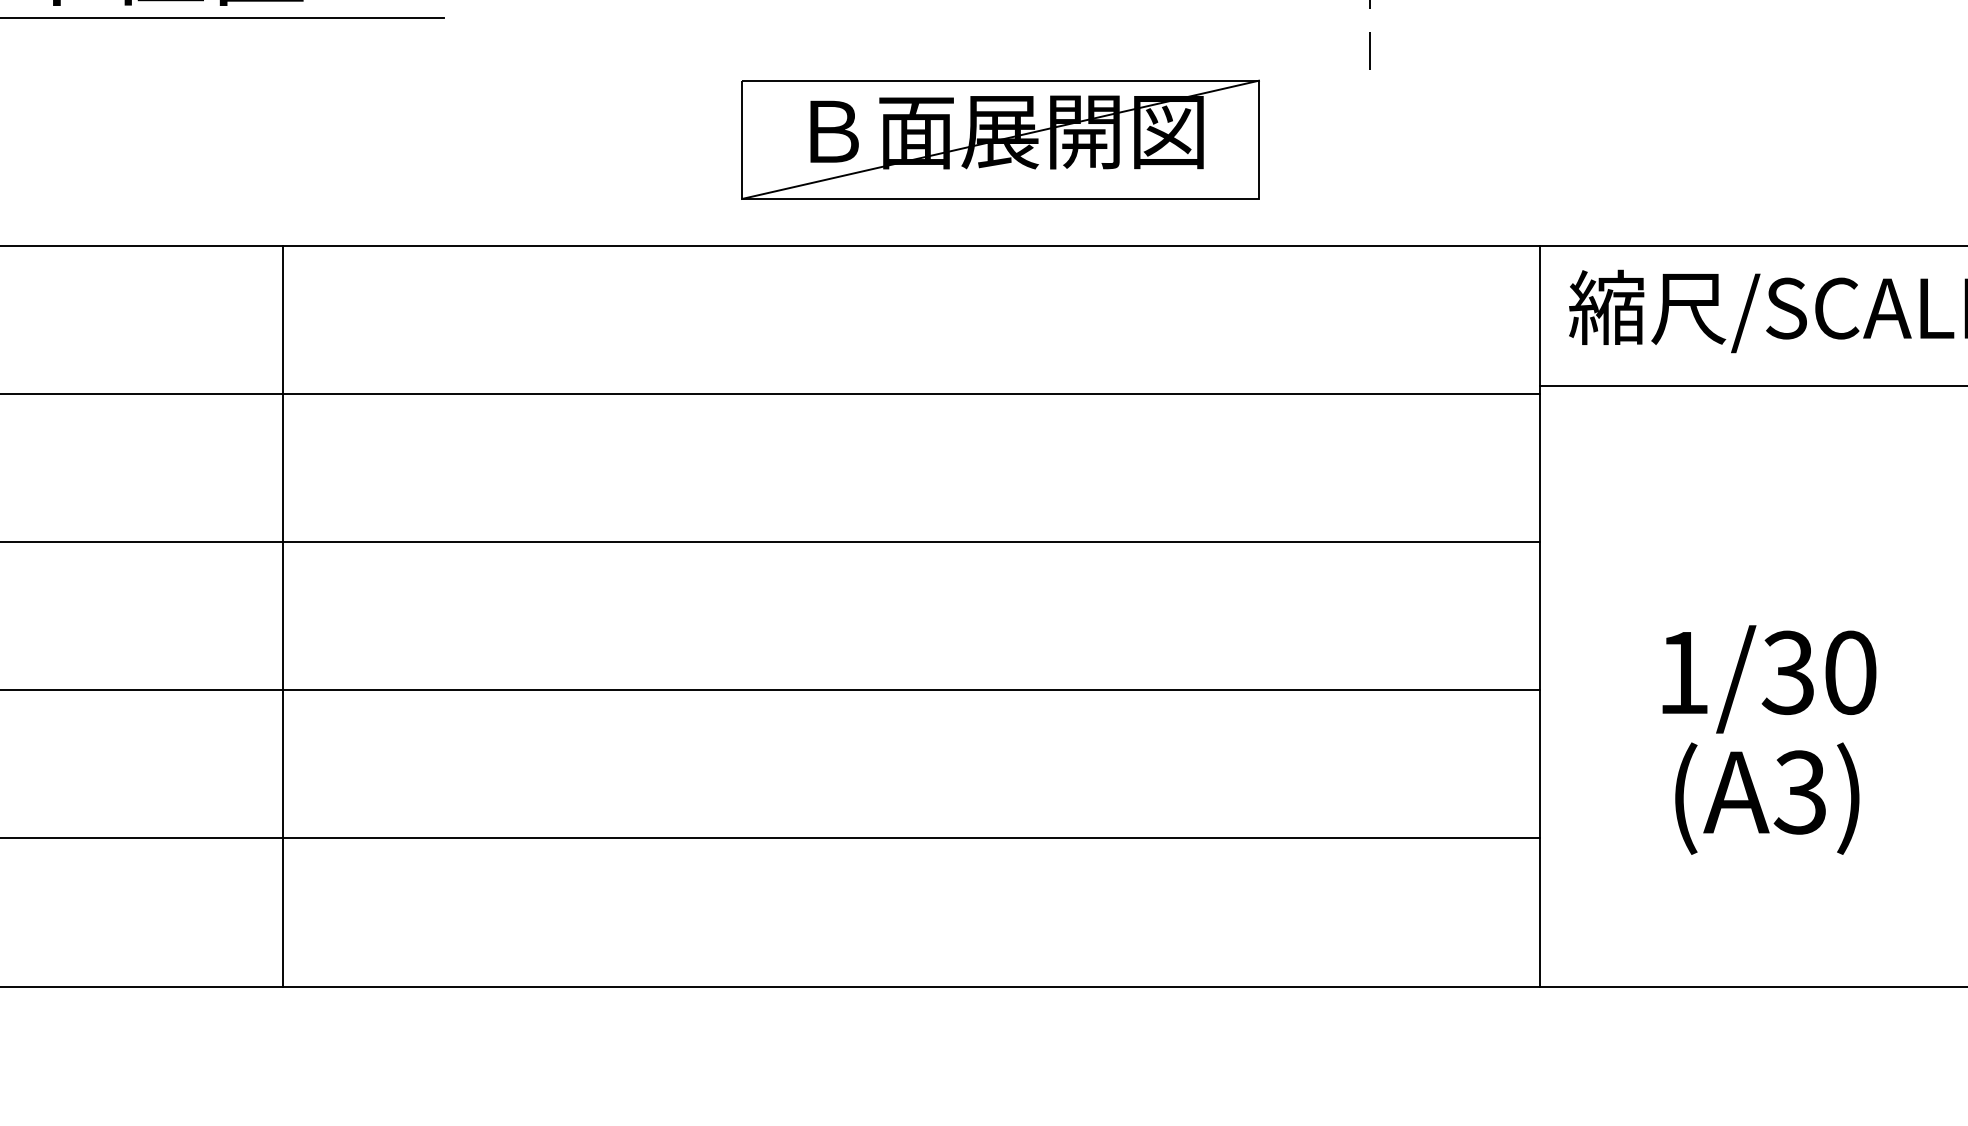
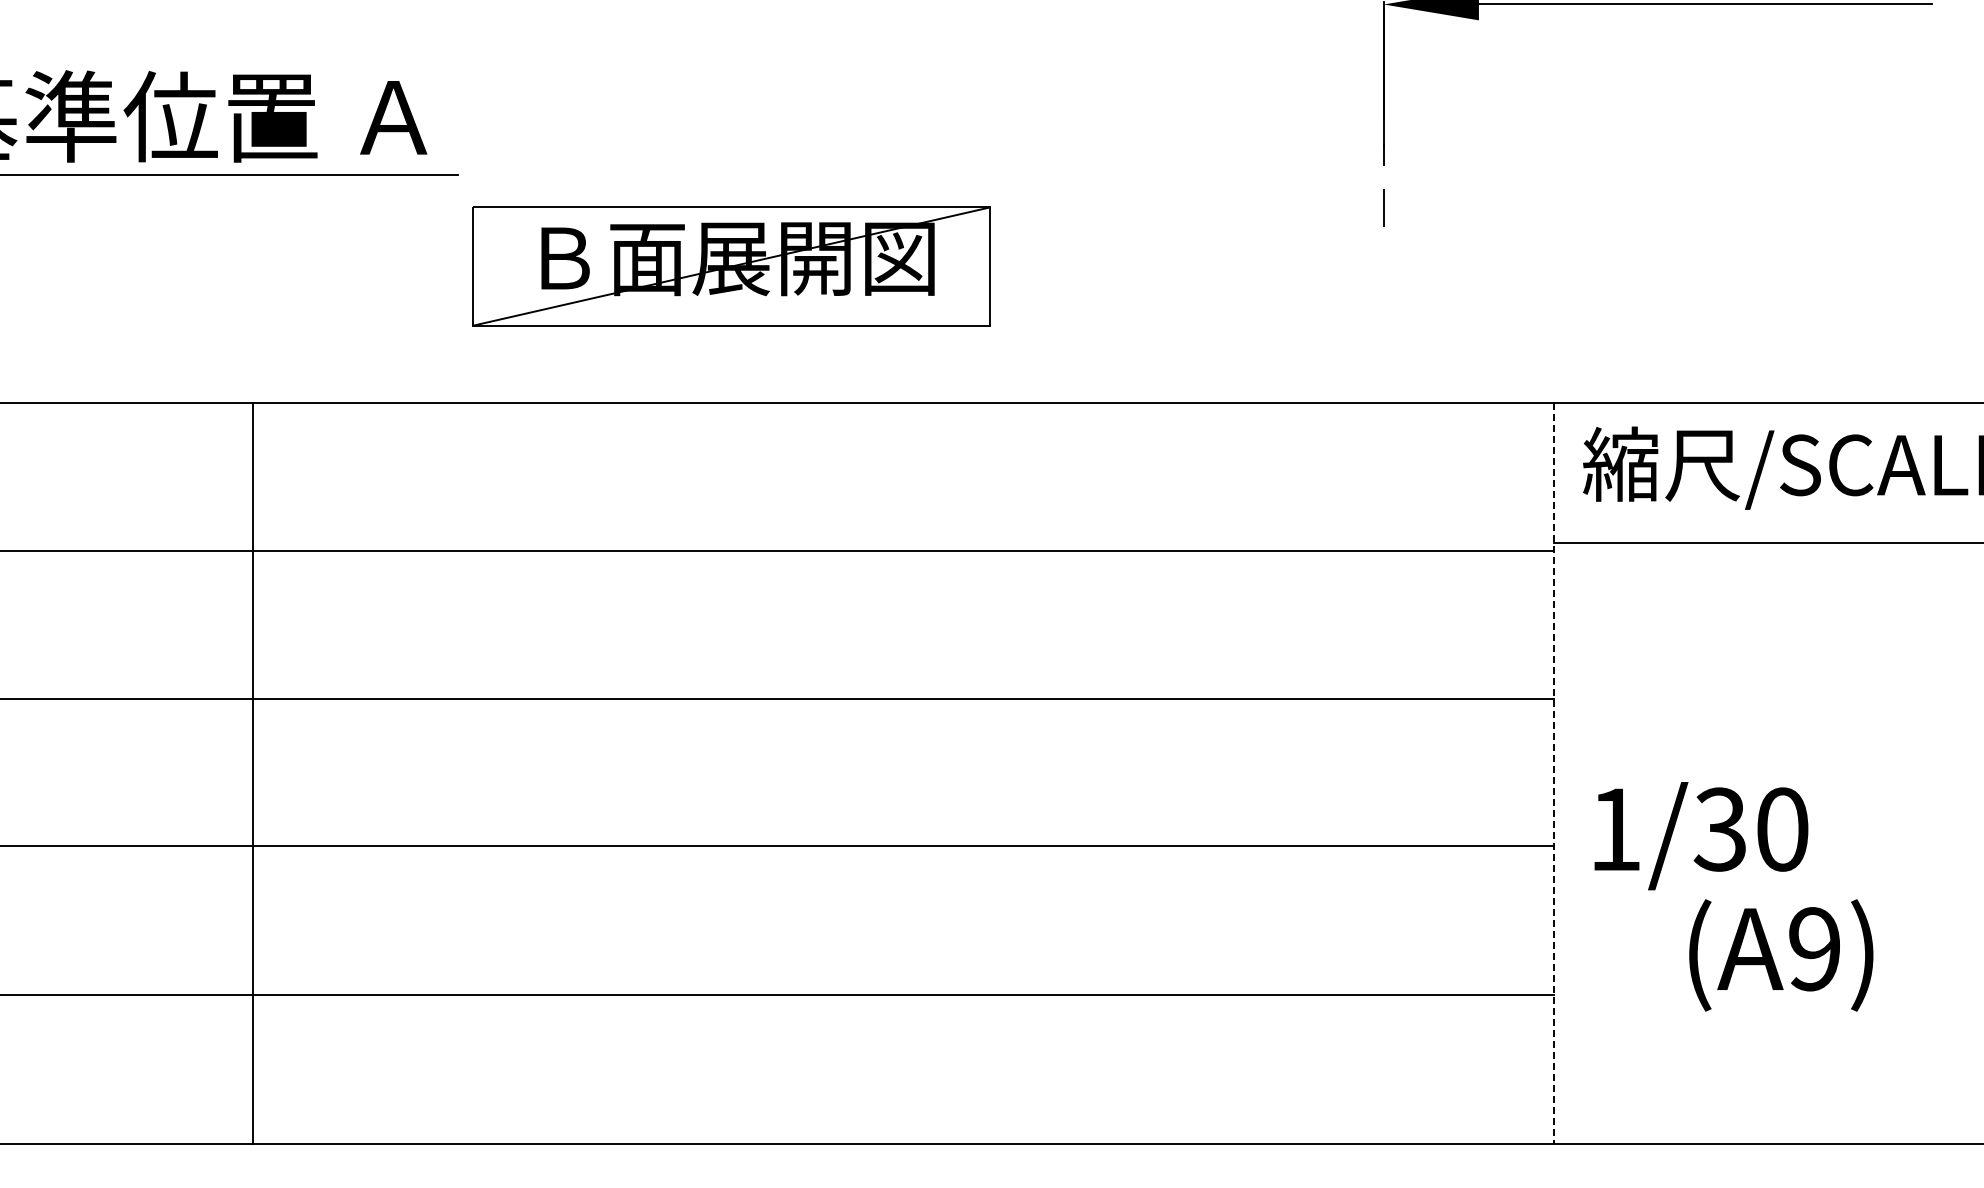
part: (1000, 139) -> (731, 266), moved
line: (283, 616) -> (253, 773), moved
line: (1540, 616) -> (1554, 773), solid -> dashed
text: (1769, 679) -> (1701, 836), moved
text: (1799, 792) -> (1813, 949), (A3) -> (A9)

